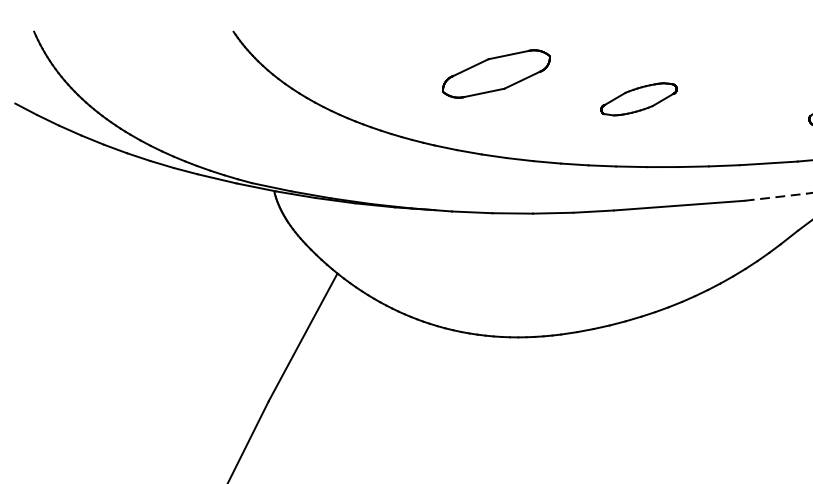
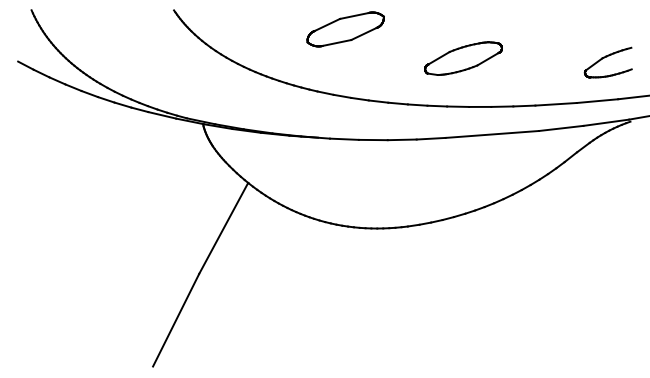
part: (496, 74) -> (345, 29), moved
part: (639, 99) -> (463, 58), size x1.43
line: (776, 197) -> (561, 128), dashed -> solid

